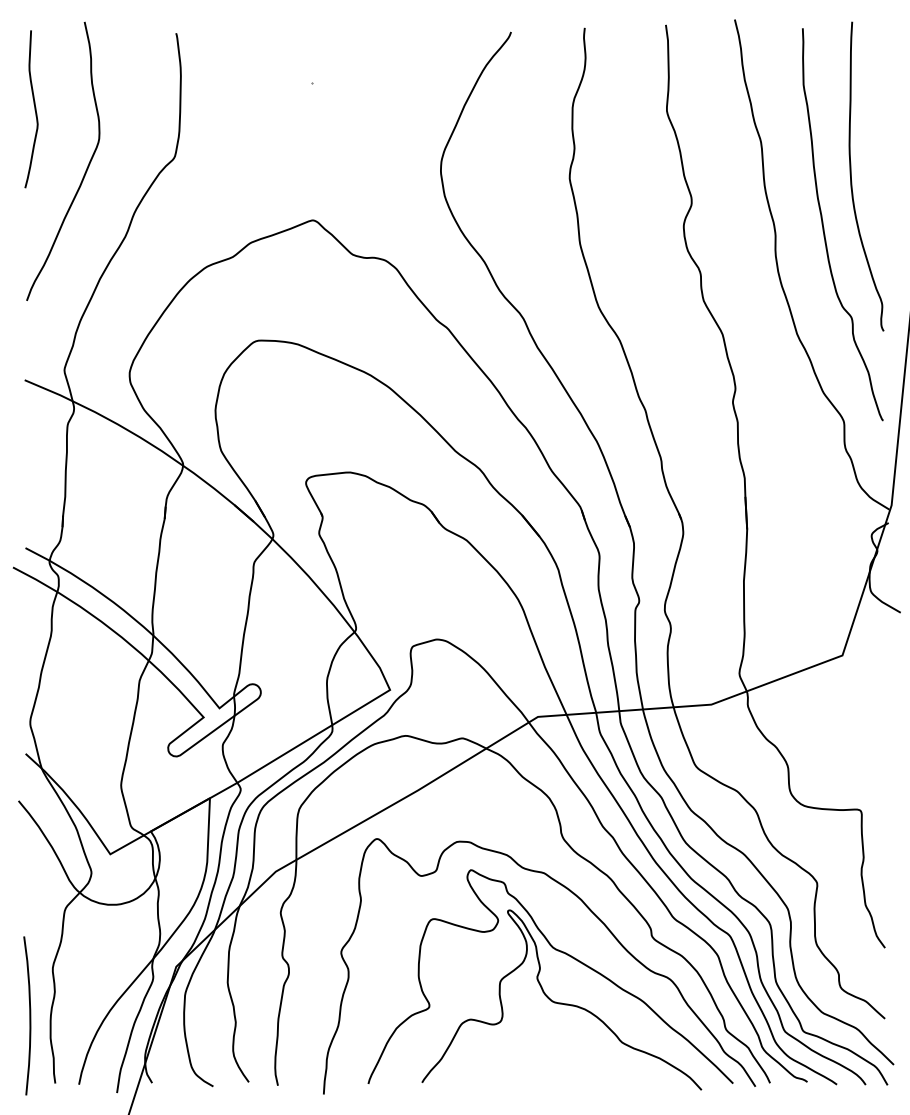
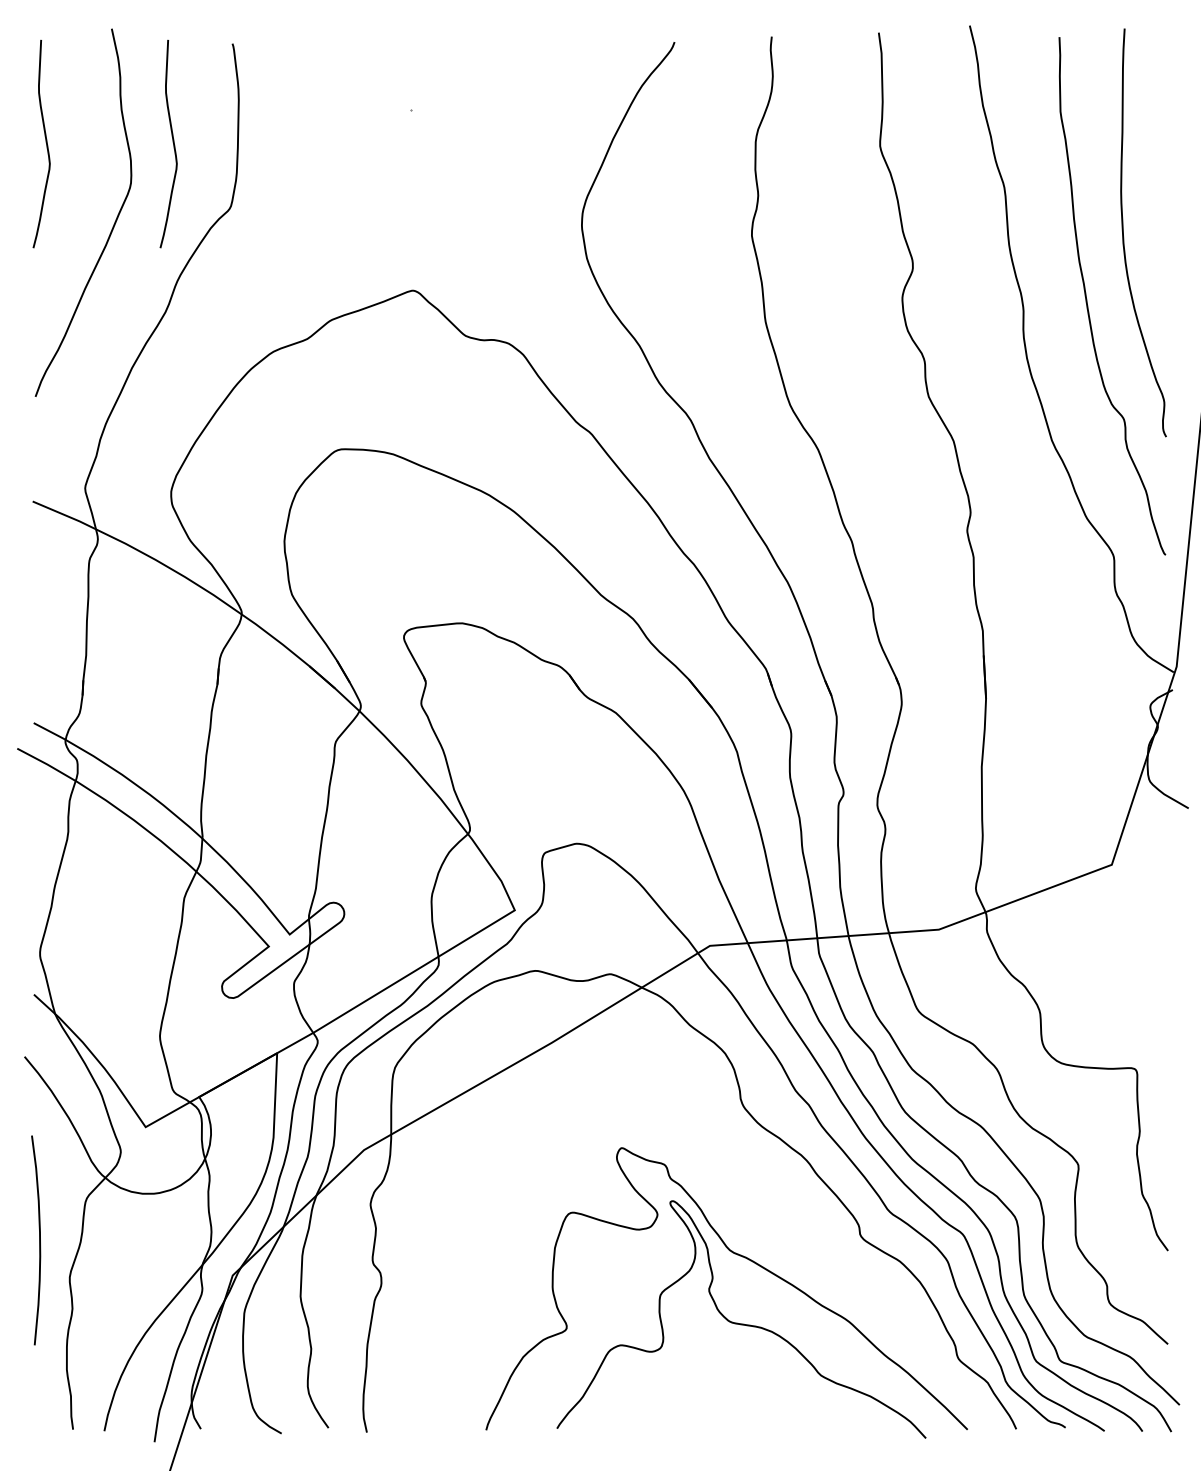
curve: (130, 108) -> (172, 142), added
curve: (592, 912) -> (781, 1204), removed
curve: (29, 1015) -> (39, 1240), moved

